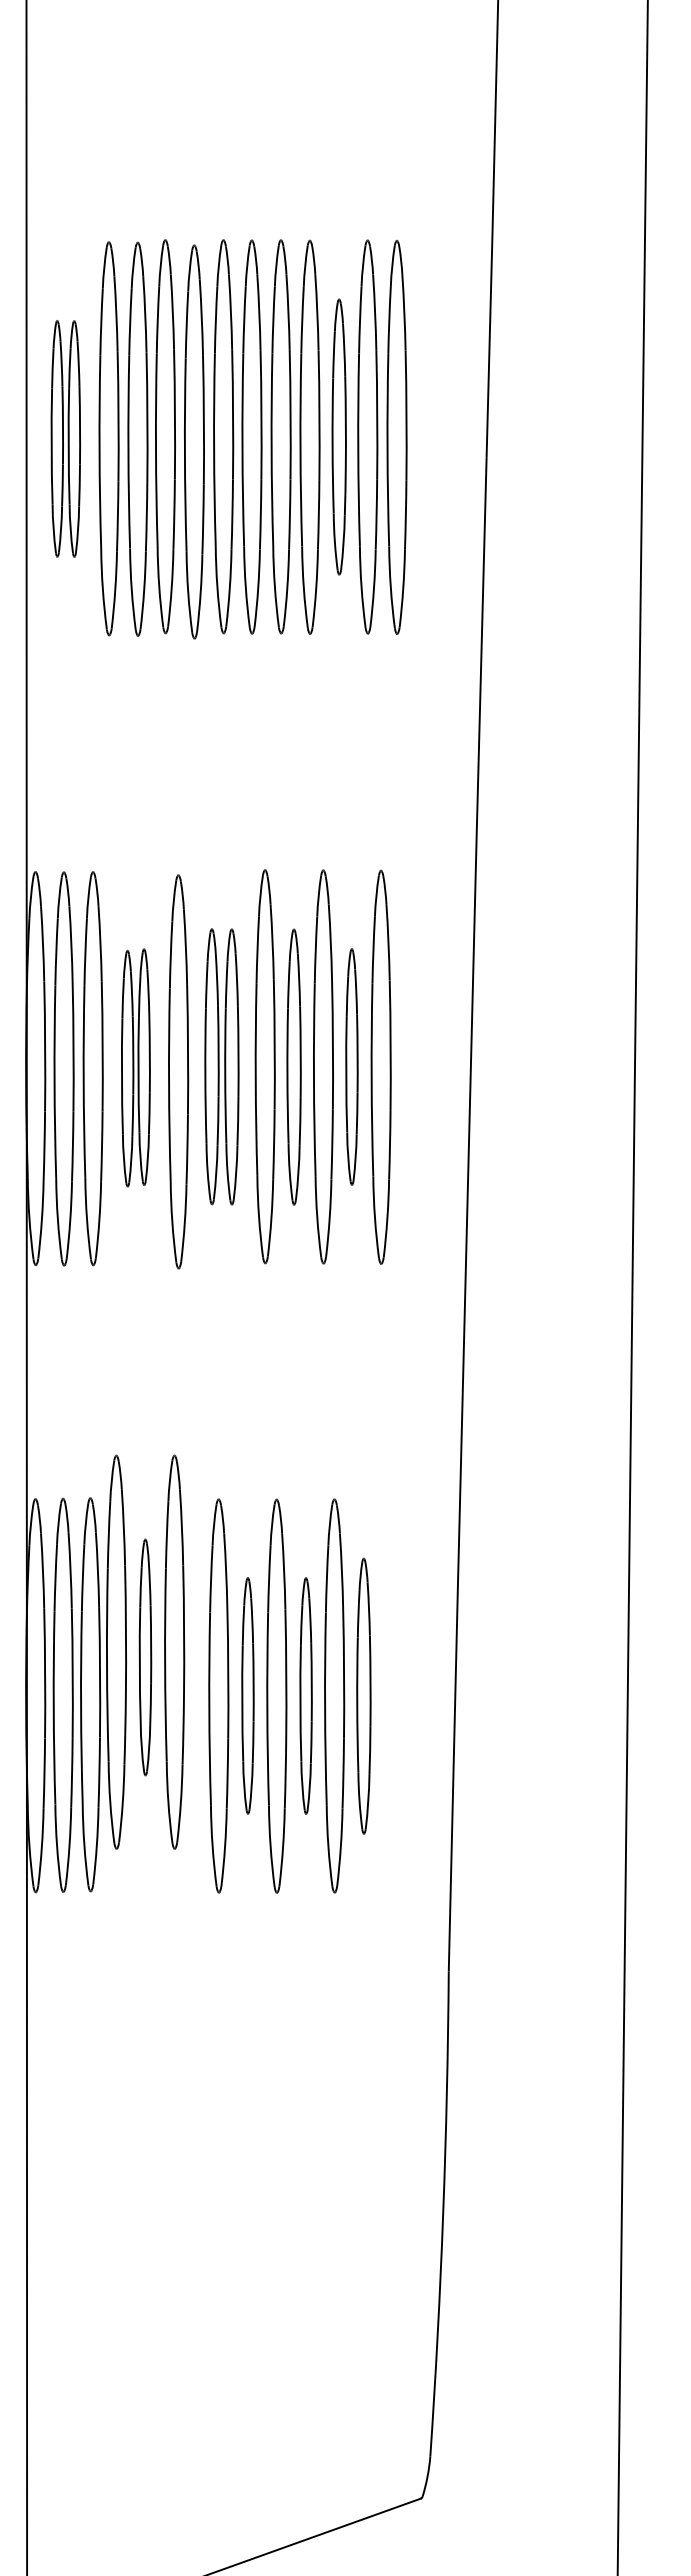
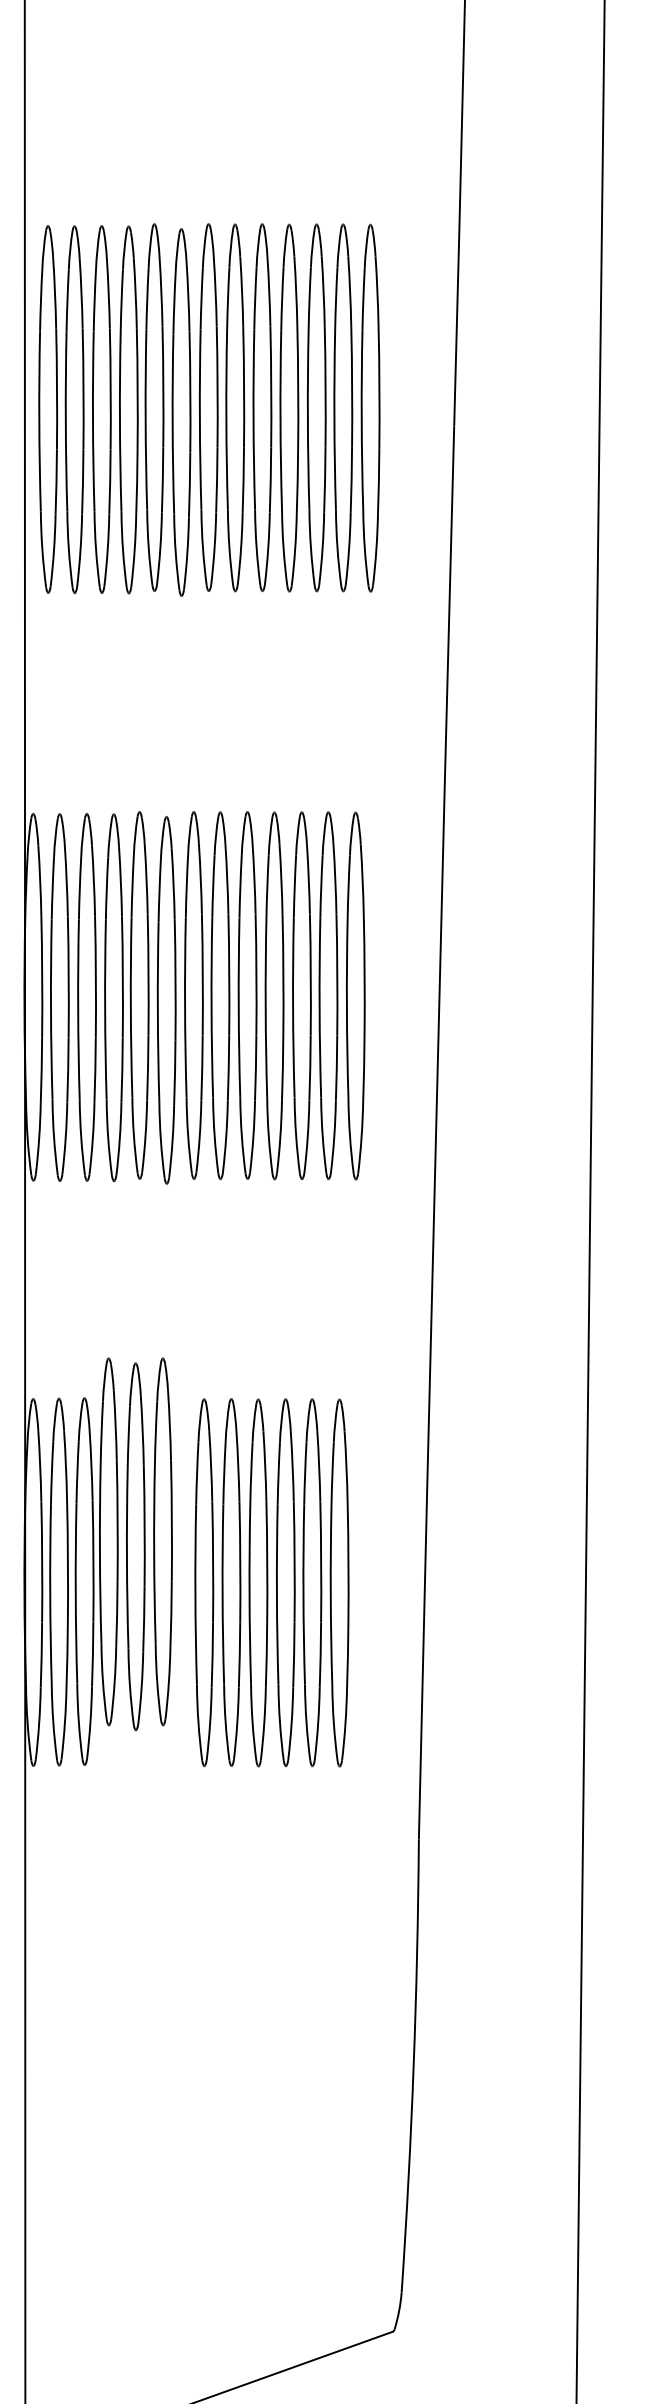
part: (338, 436) -> (315, 407), size x1.43
part: (65, 438) -> (61, 409), size x1.67
part: (221, 1066) -> (206, 995), size x1.43
part: (293, 1066) -> (273, 995), size x1.43
part: (351, 1066) -> (328, 995), size x1.67
part: (135, 1067) -> (126, 996), size x1.67
part: (145, 1657) -> (135, 1546), size x1.67
part: (247, 1695) -> (231, 1582), size x1.67
part: (305, 1695) -> (285, 1582), size x1.67
part: (363, 1695) -> (339, 1582), size x1.43

